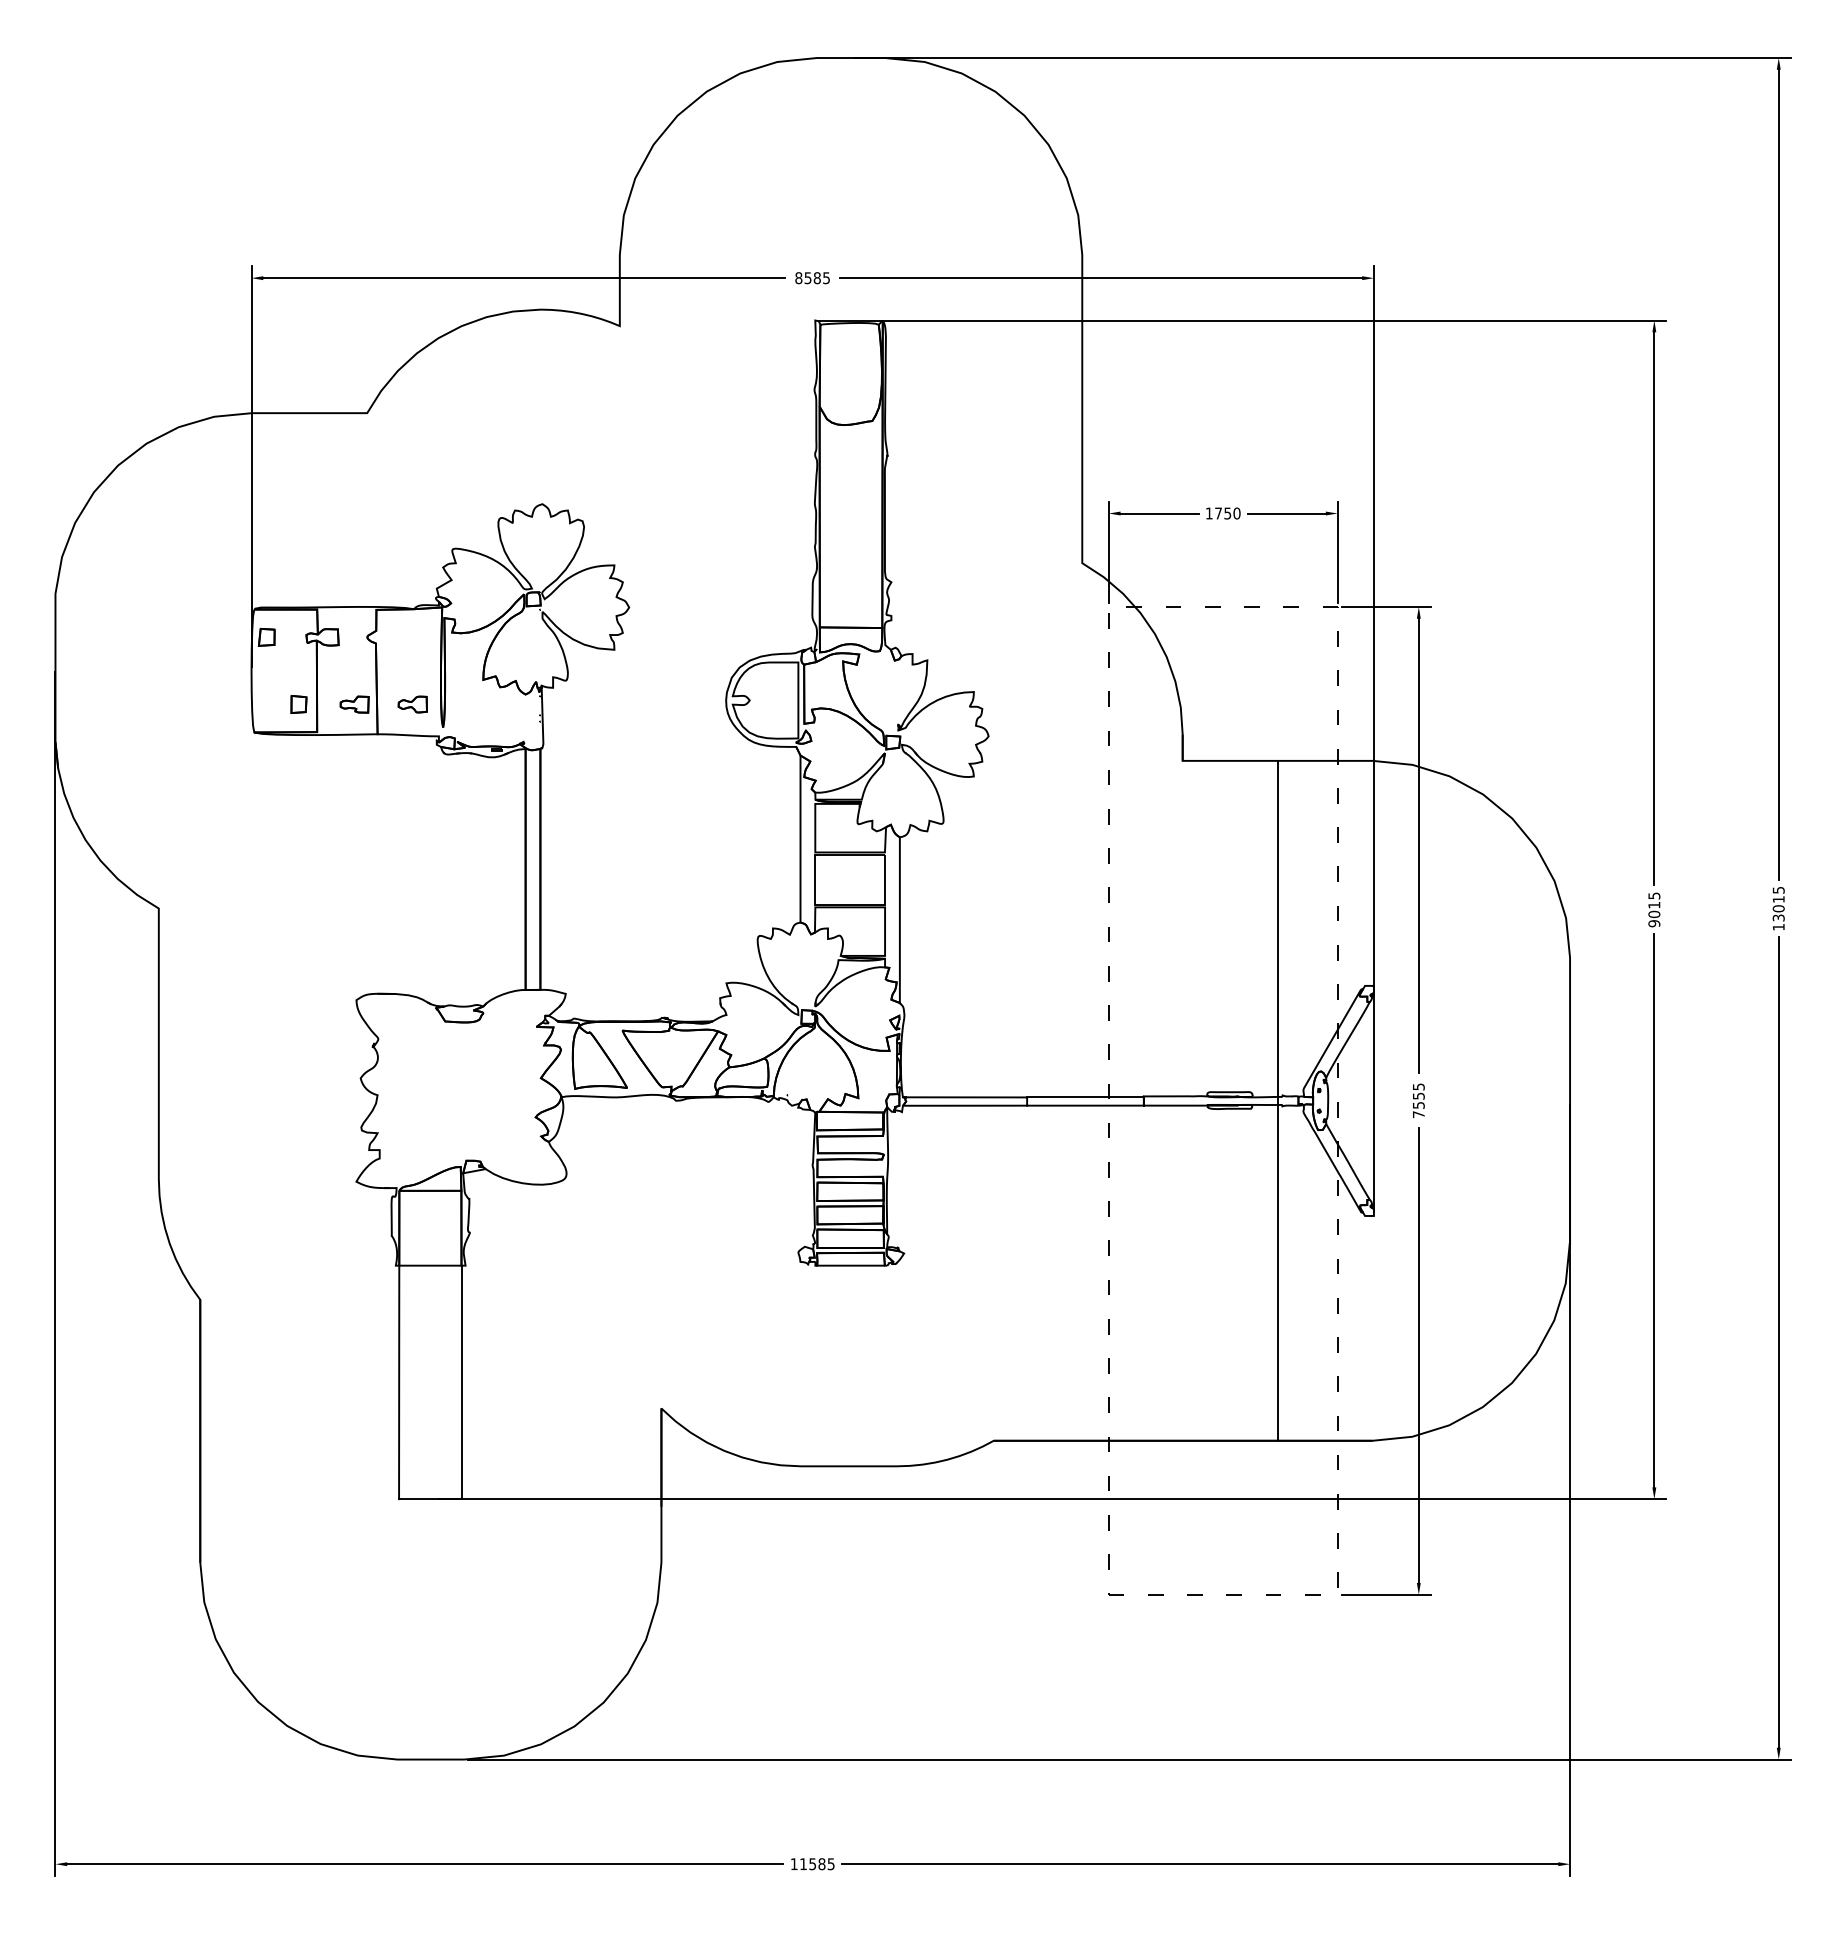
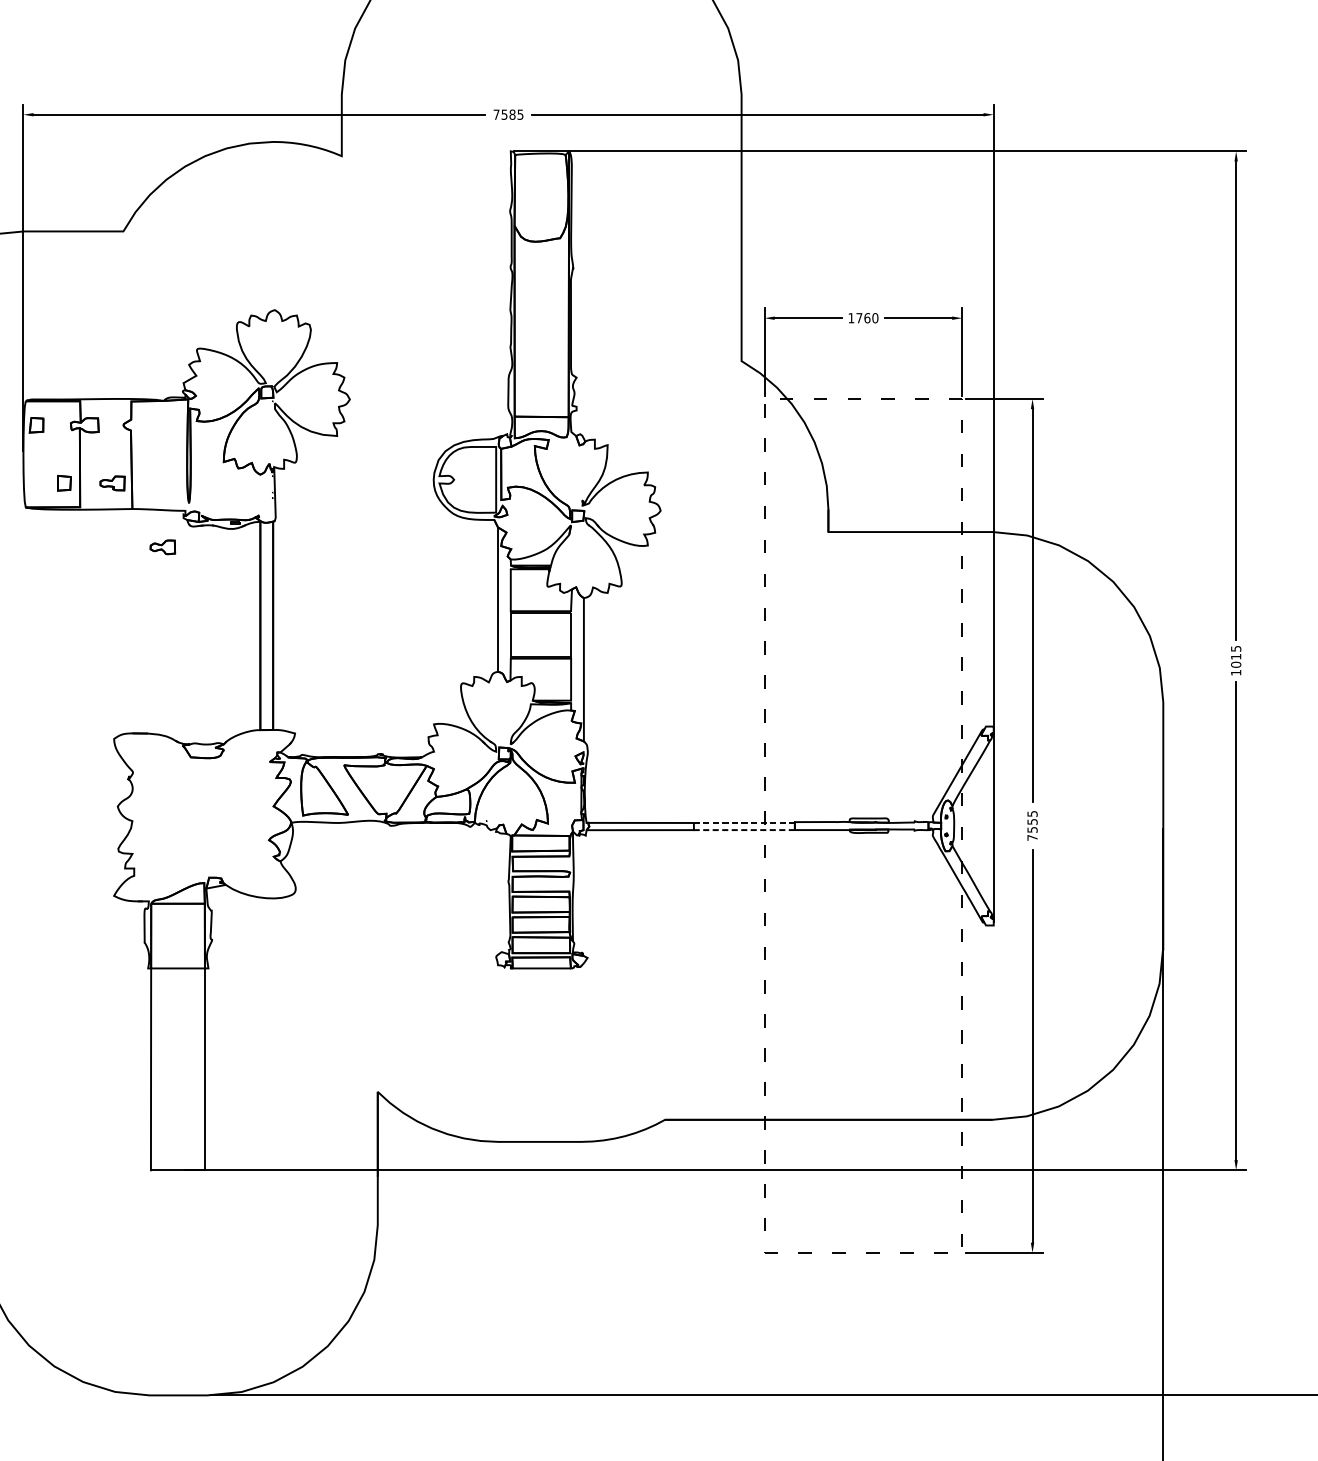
text: (798, 278) -> (496, 115), 8585 -> 7585
text: (1227, 513) -> (867, 318), 1750 -> 1760
part: (412, 704) -> (162, 547), moved
text: (1654, 923) -> (1236, 672), 9015 -> 1015
line: (1085, 1097) -> (744, 823), solid -> dashed
line: (1277, 1100) -> (910, 825), removed
line: (1084, 1105) -> (743, 829), solid -> dashed

